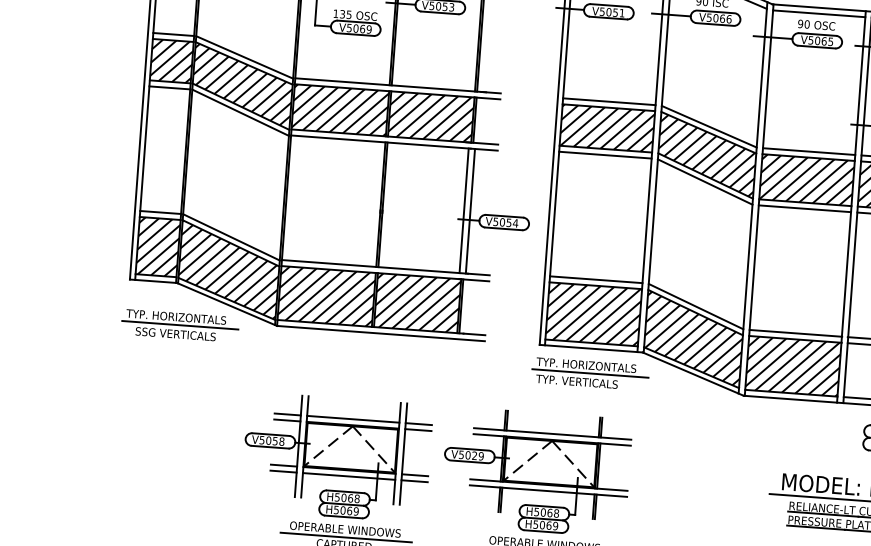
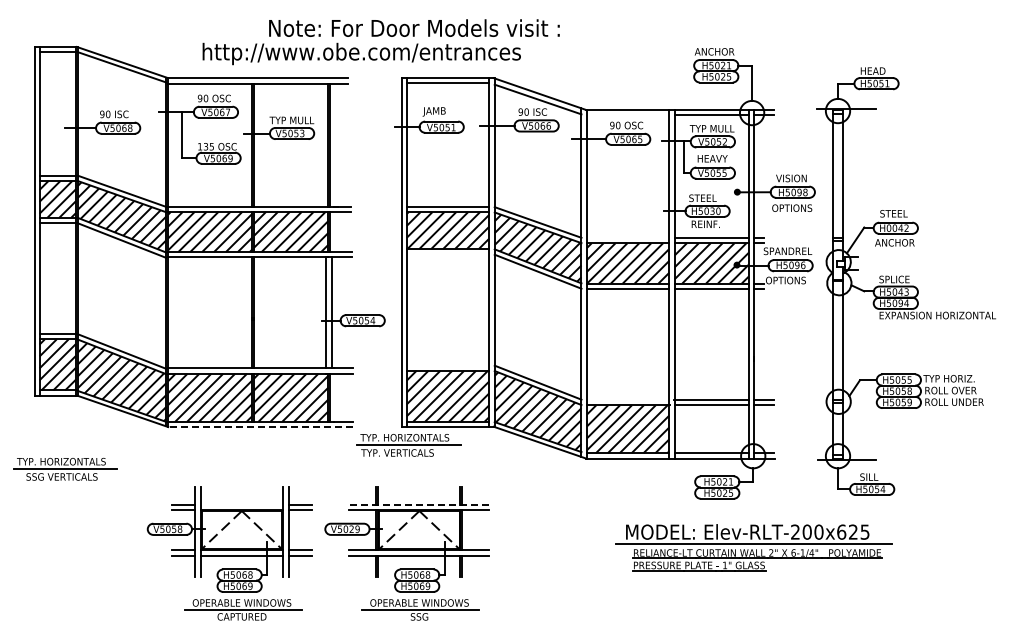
line: (819, 14) -> (628, 115), removed
line: (809, 152) -> (628, 238), removed
line: (604, 155) -> (447, 254), removed
line: (595, 279) -> (447, 365), removed
part: (180, 324) -> (65, 468), moved
line: (796, 332) -> (628, 399), removed
line: (380, 334) -> (260, 427), solid -> dashed
part: (589, 374) -> (408, 445), moved
line: (352, 418) -> (241, 504), removed
line: (551, 433) -> (418, 504), solid -> dashed

